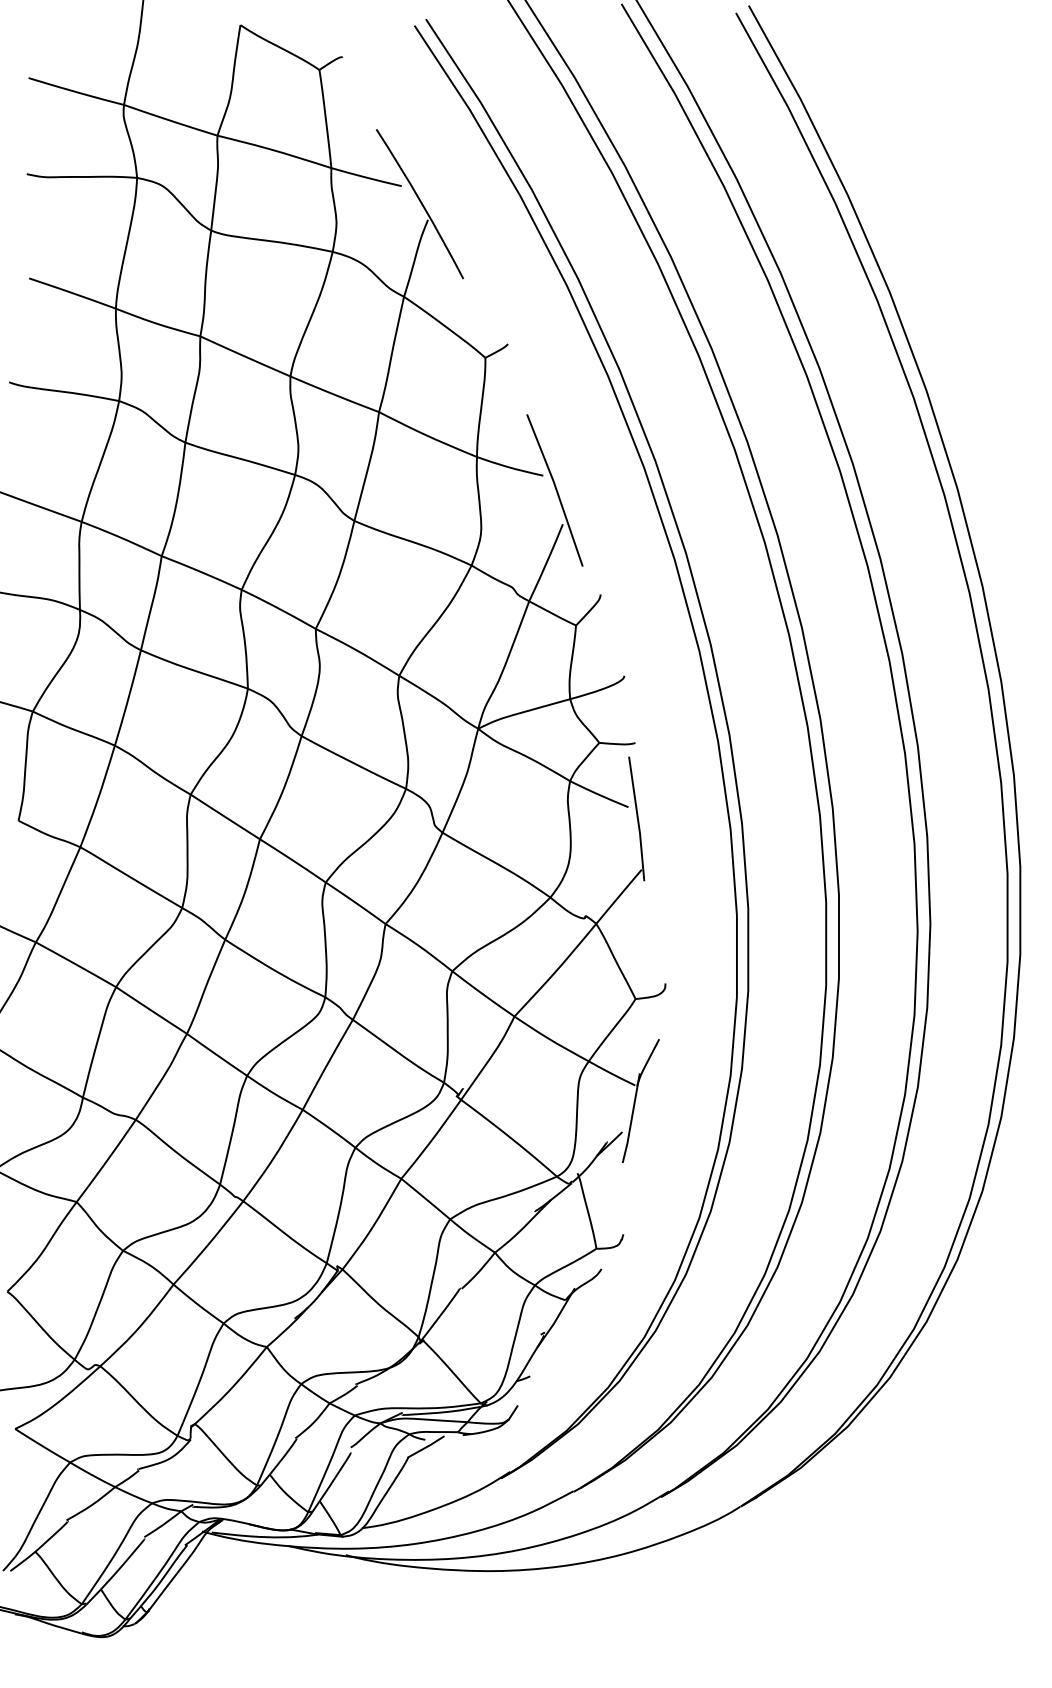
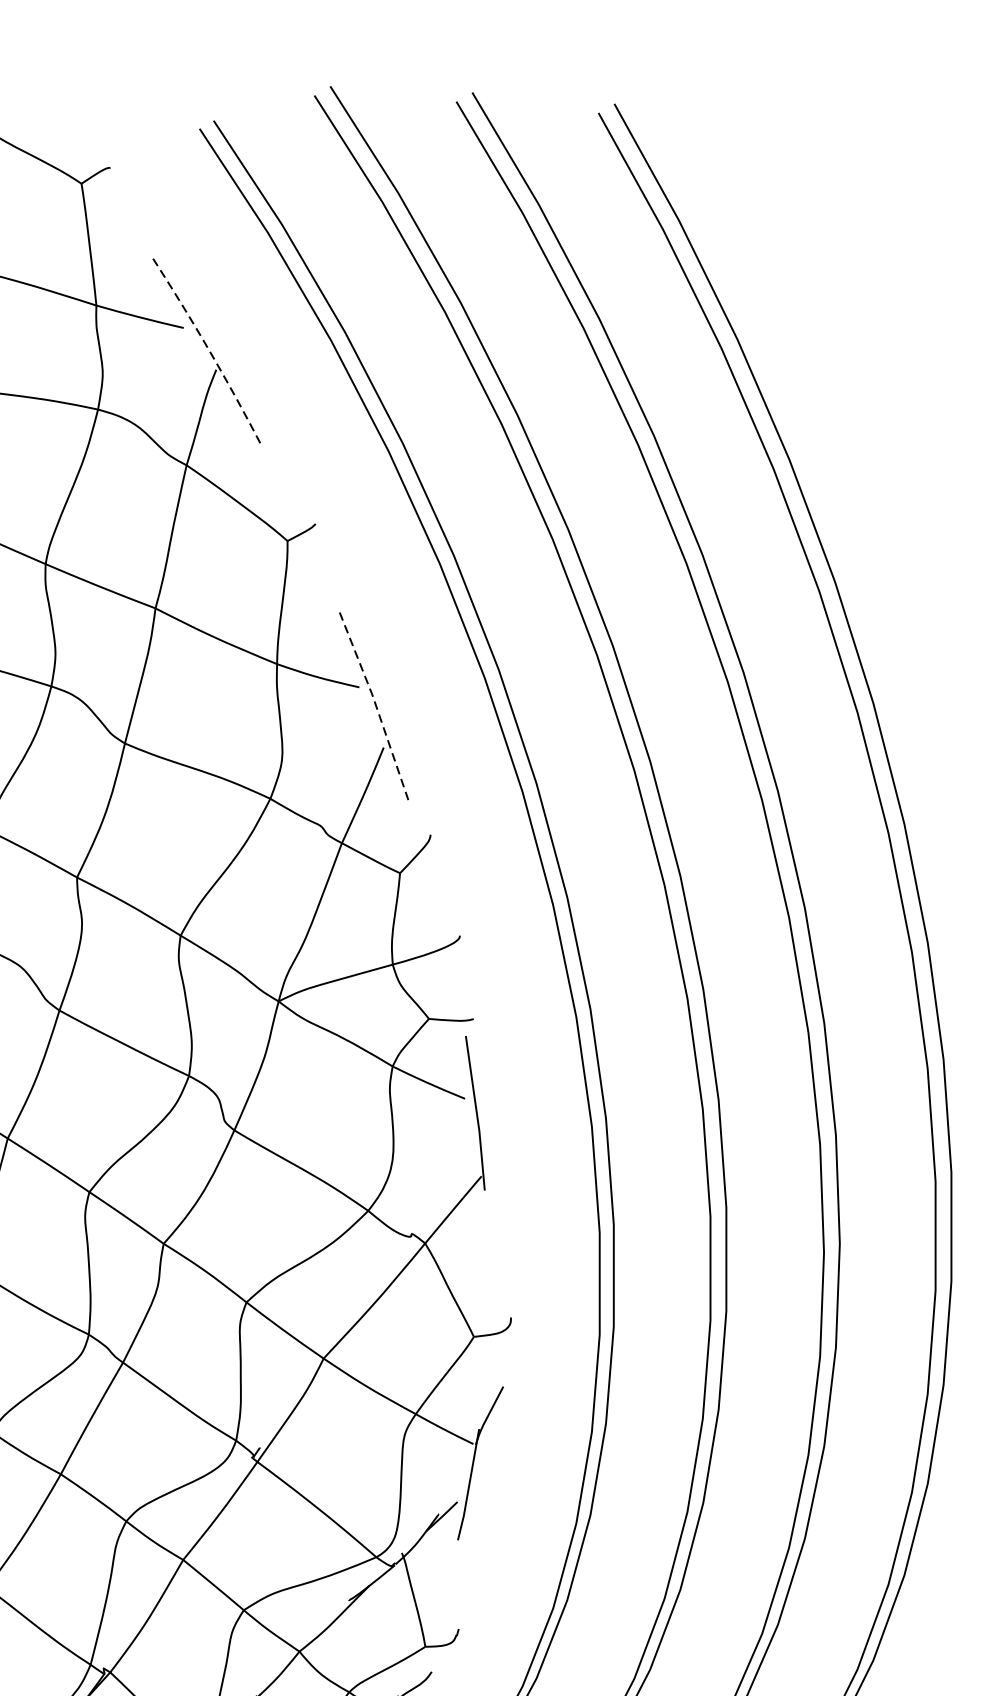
arc: (421, 203) -> (208, 349), solid -> dashed
line: (556, 489) -> (375, 704), solid -> dashed

